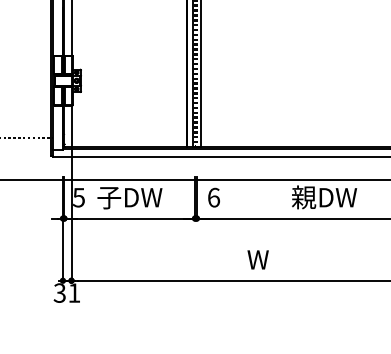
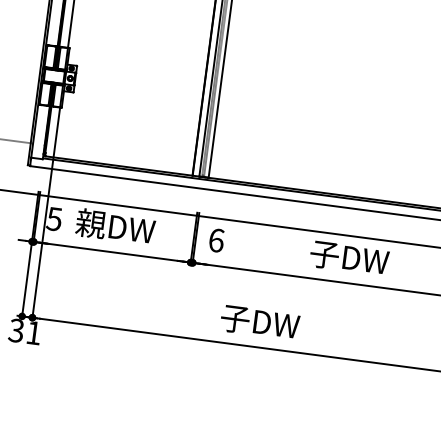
text: (109, 197) -> (91, 223), 子DW -> 親DW
text: (304, 197) -> (325, 254), 親DW -> 子DW
text: (257, 260) -> (258, 322), W -> 子DW

